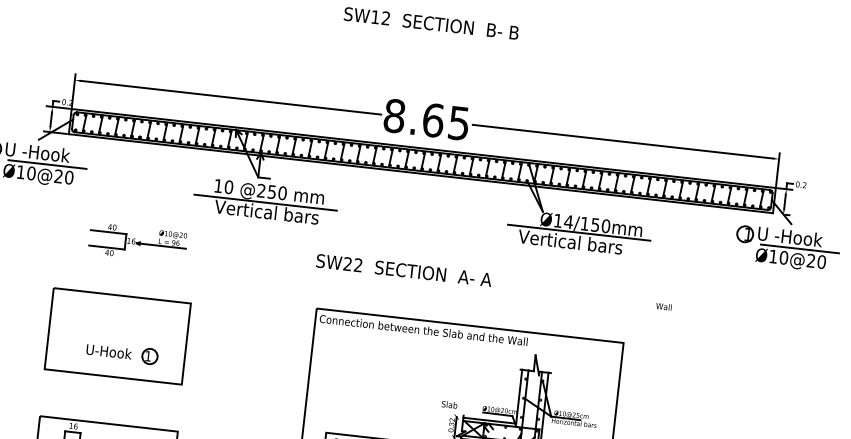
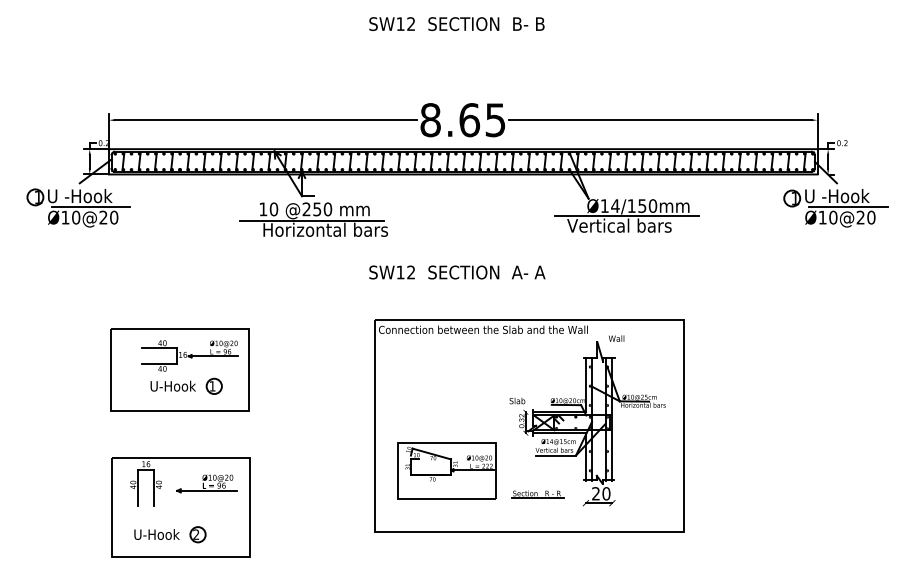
text: (276, 212) -> (324, 229), Vertical bars -> Horizontal bars
part: (137, 242) -> (189, 355), moved
text: (347, 264) -> (400, 272), SW22 -> SW12
text: (663, 306) -> (616, 338), moved

